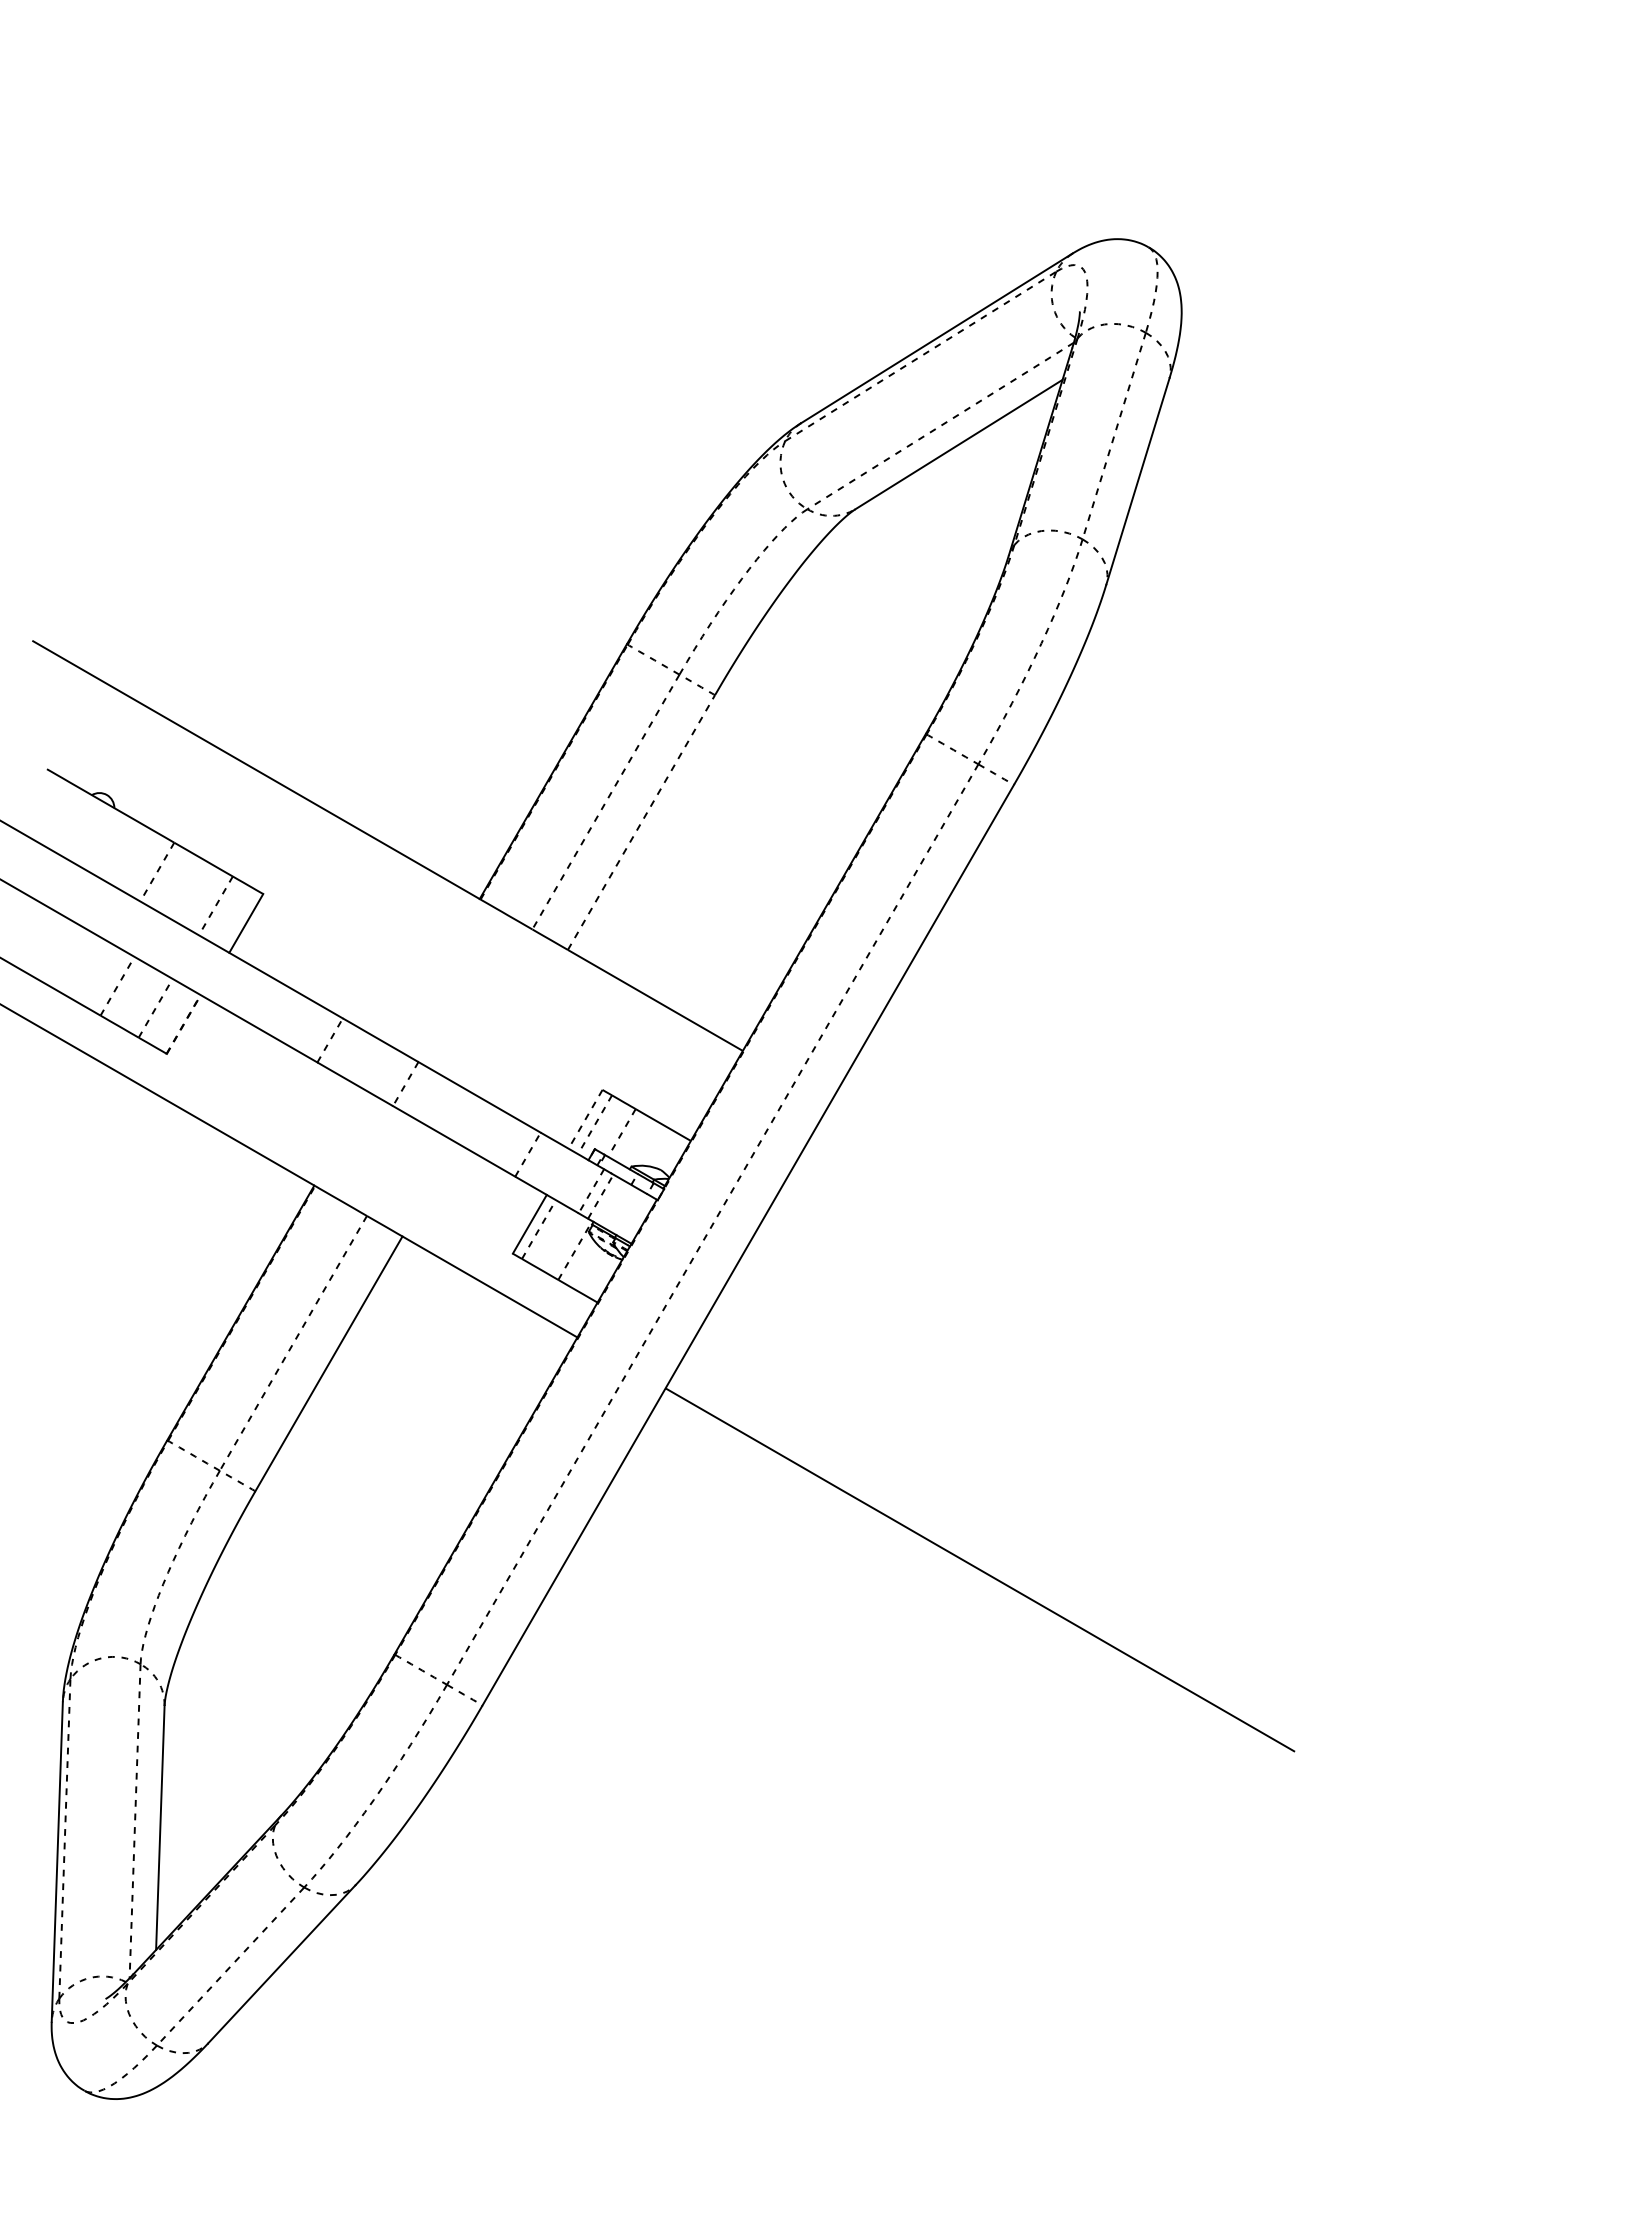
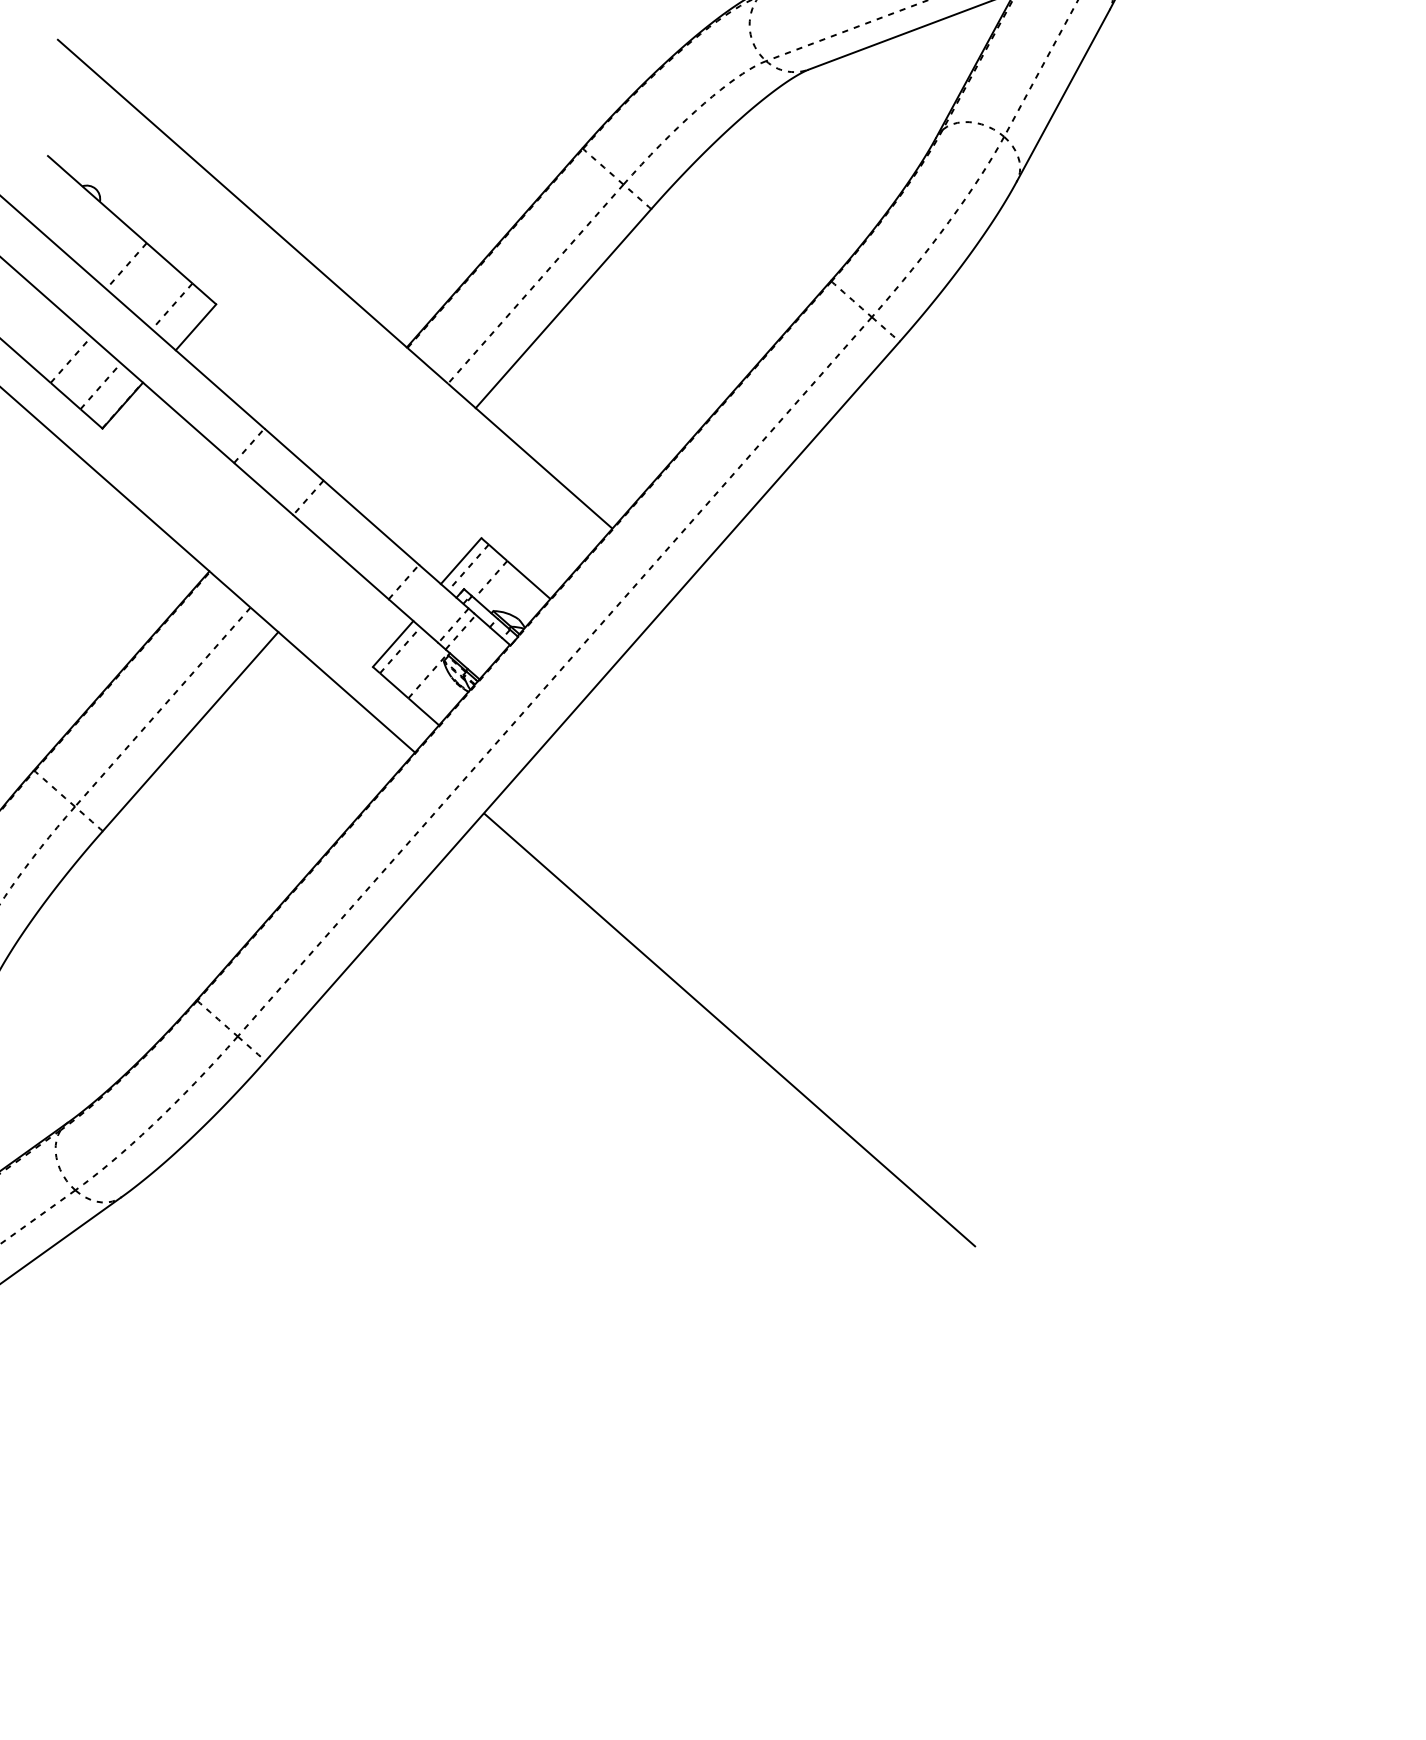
line: (641, 822) -> (563, 308), dashed -> solid
line: (183, 1024) -> (122, 405), dashed -> solid
line: (585, 1119) -> (461, 561), dashed -> solid

